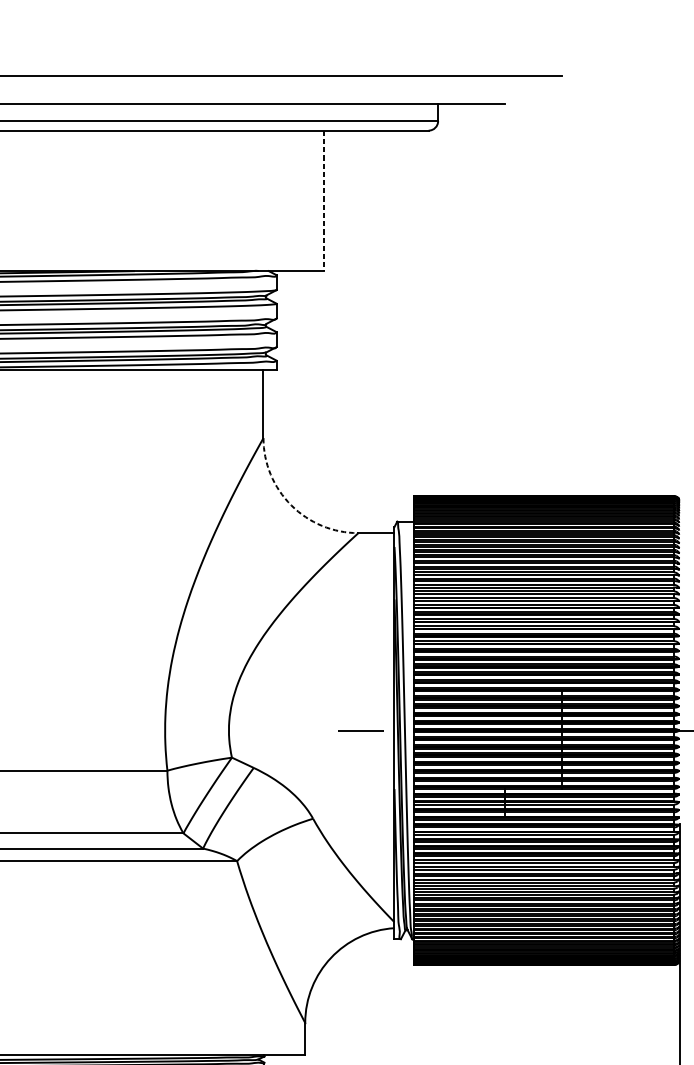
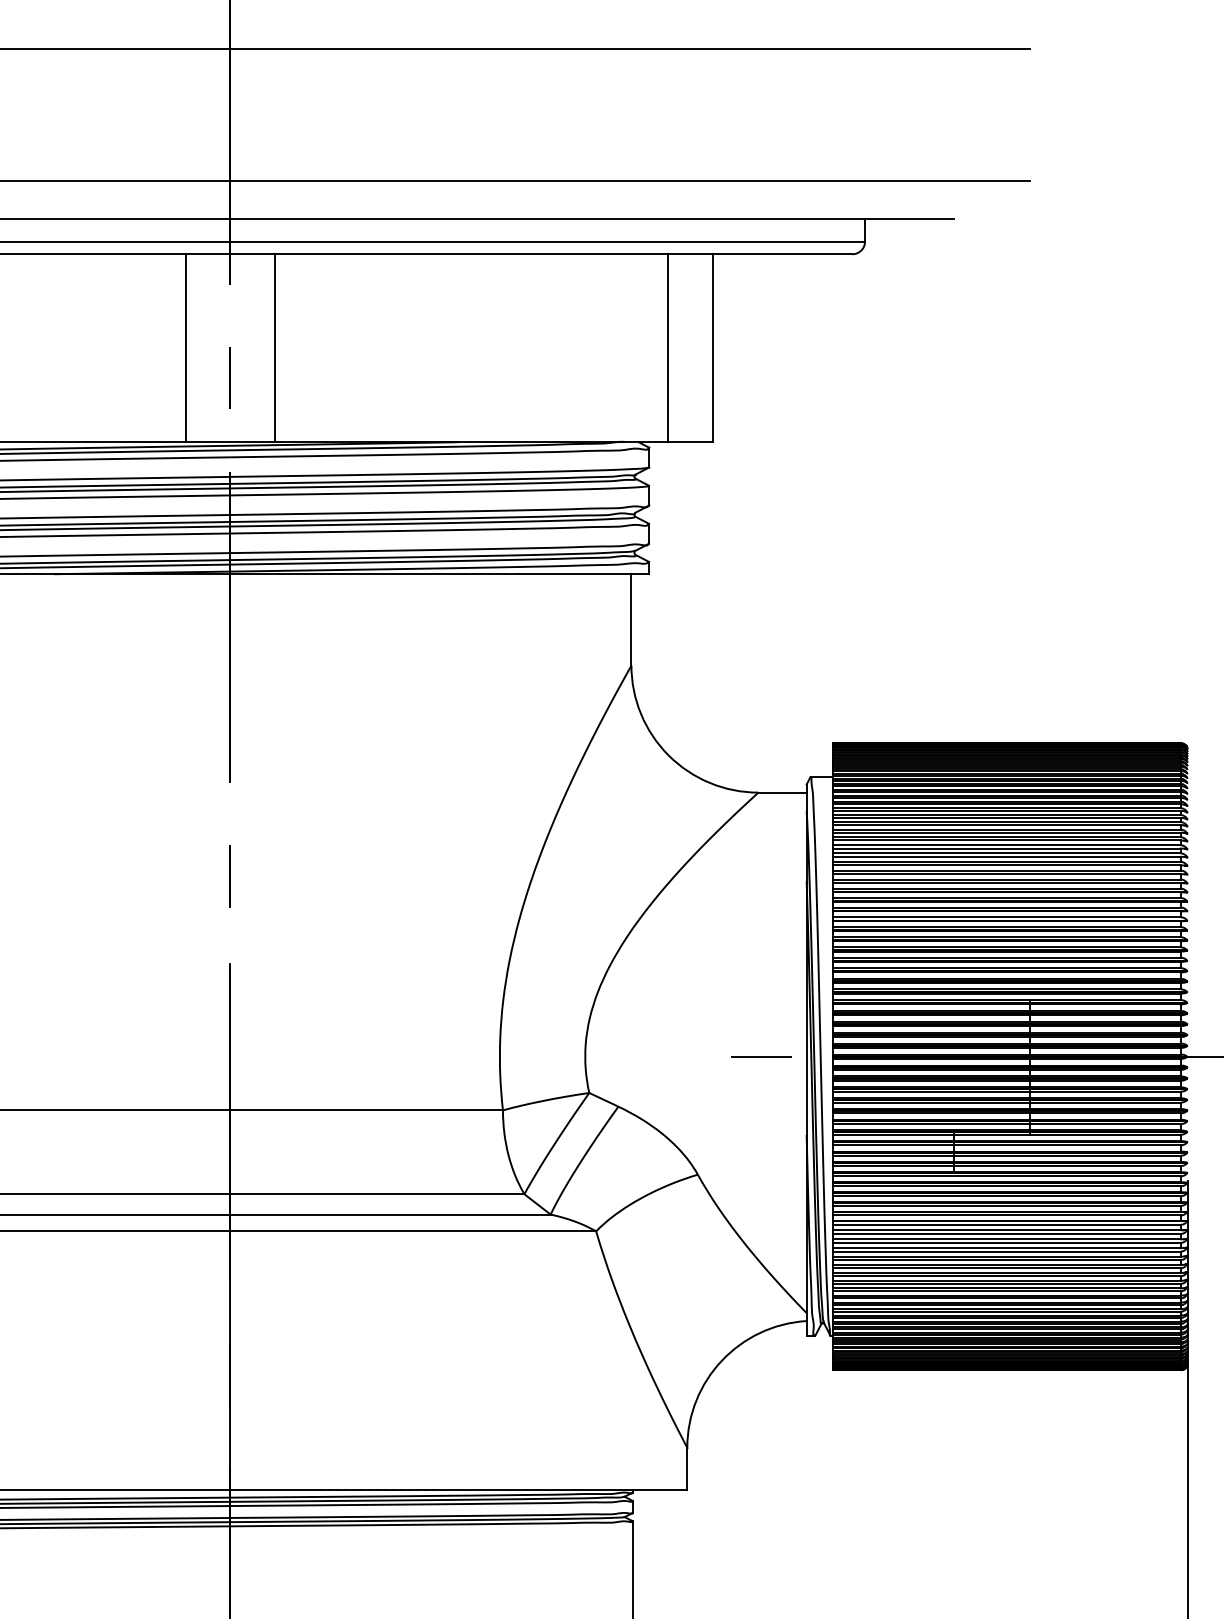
line: (291, 201) -> (668, 348), added
line: (324, 201) -> (712, 348), dashed -> solid
arc: (291, 505) -> (668, 755), dashed -> solid

